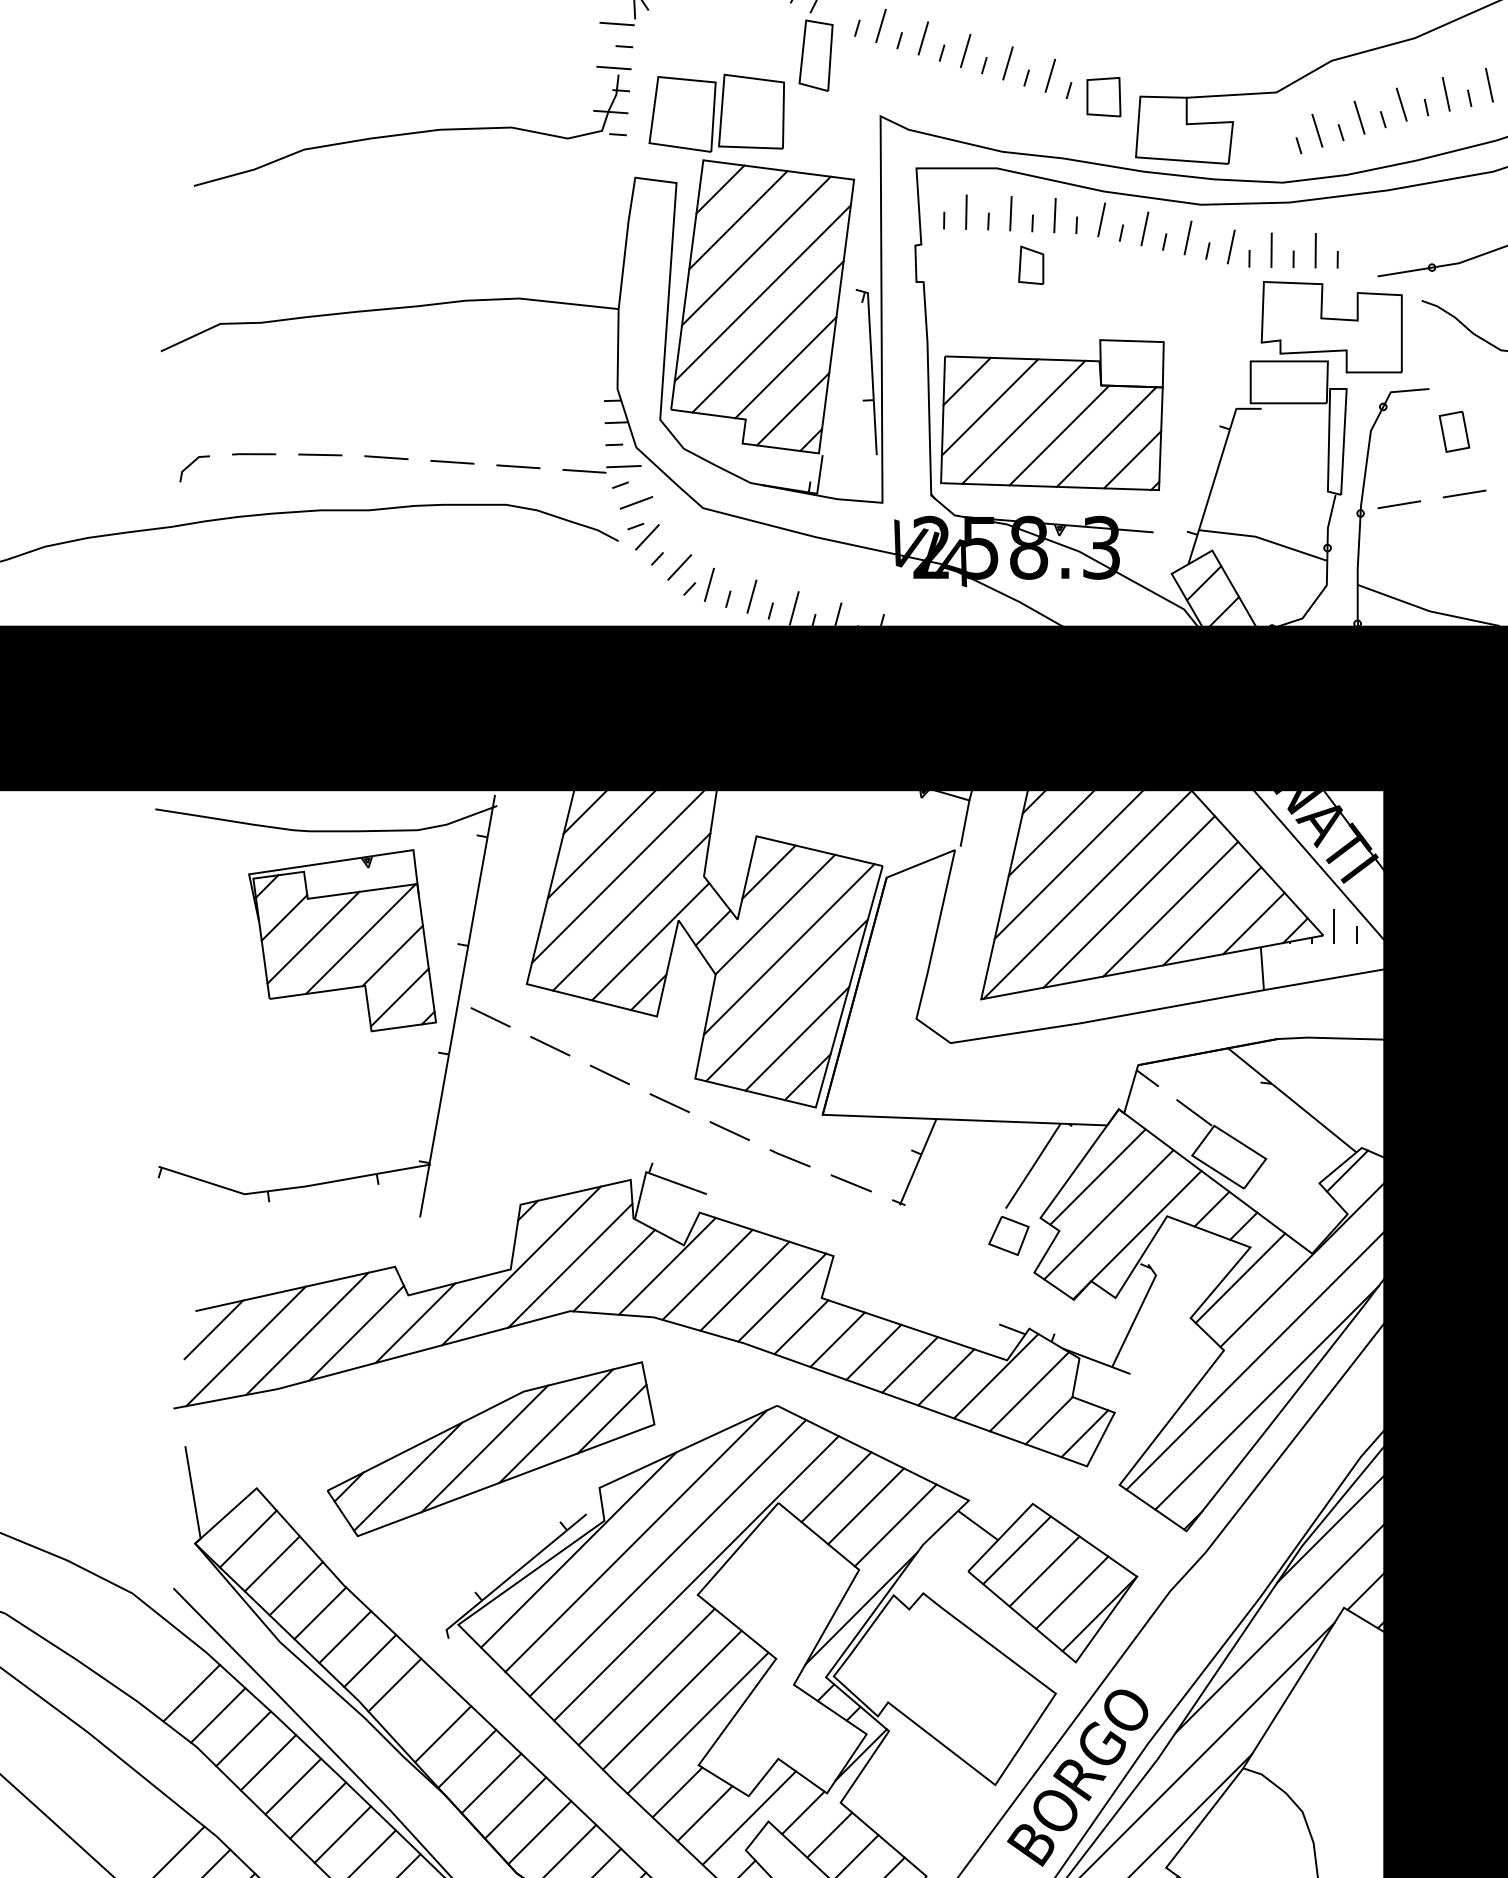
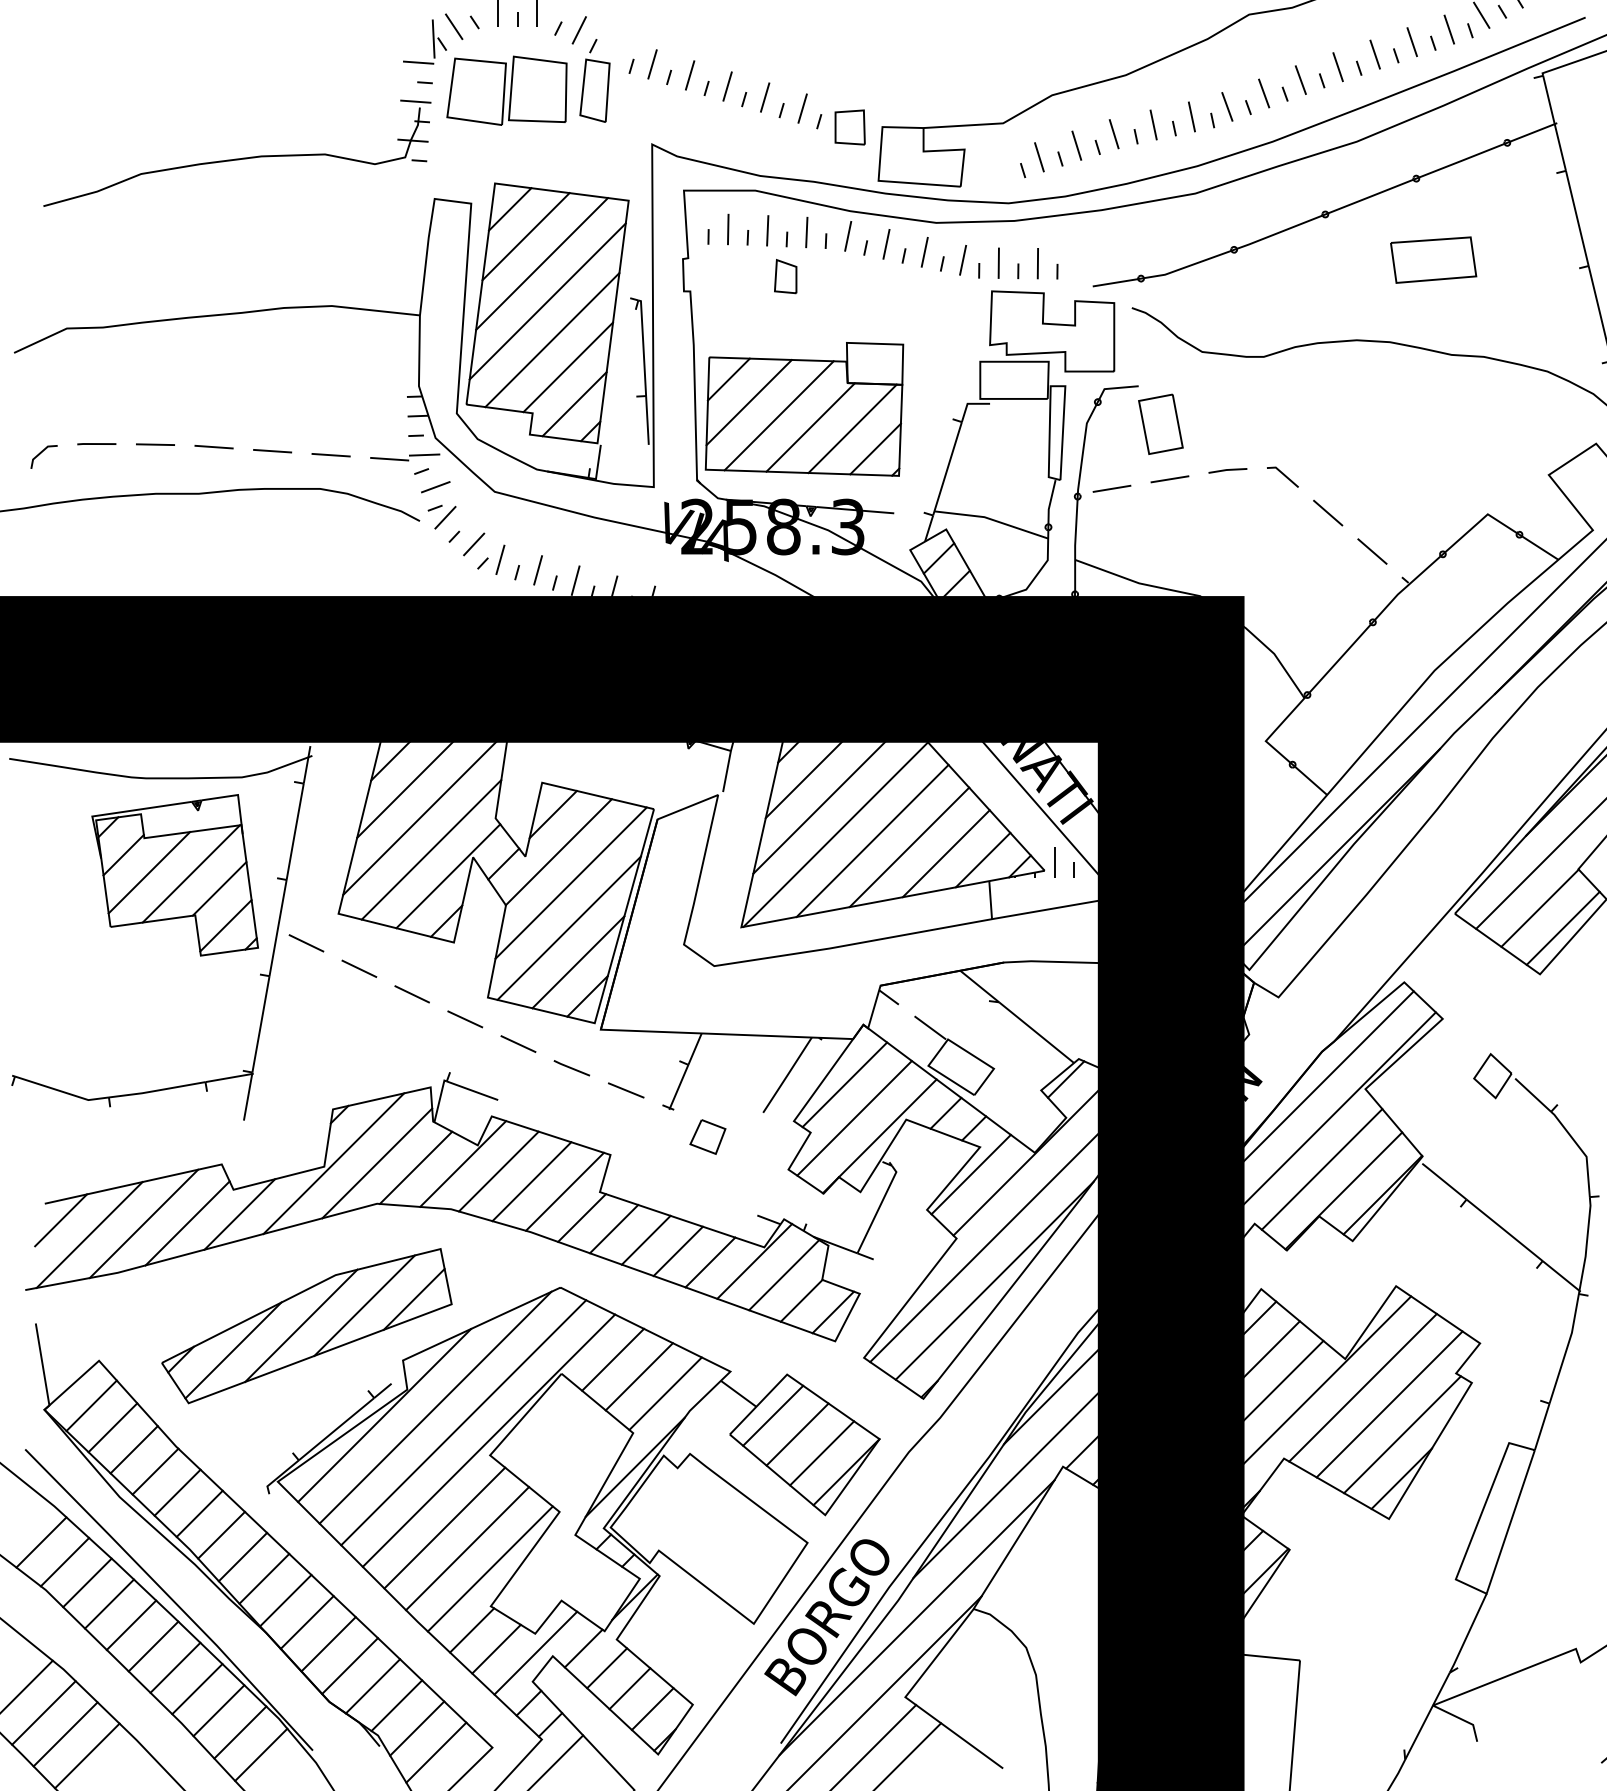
part: (716, 112) -> (506, 90), moved
part: (1453, 431) -> (1160, 423), size x1.67
part: (1008, 1235) -> (707, 1136), moved
line: (418, 1709) -> (242, 1556), added

